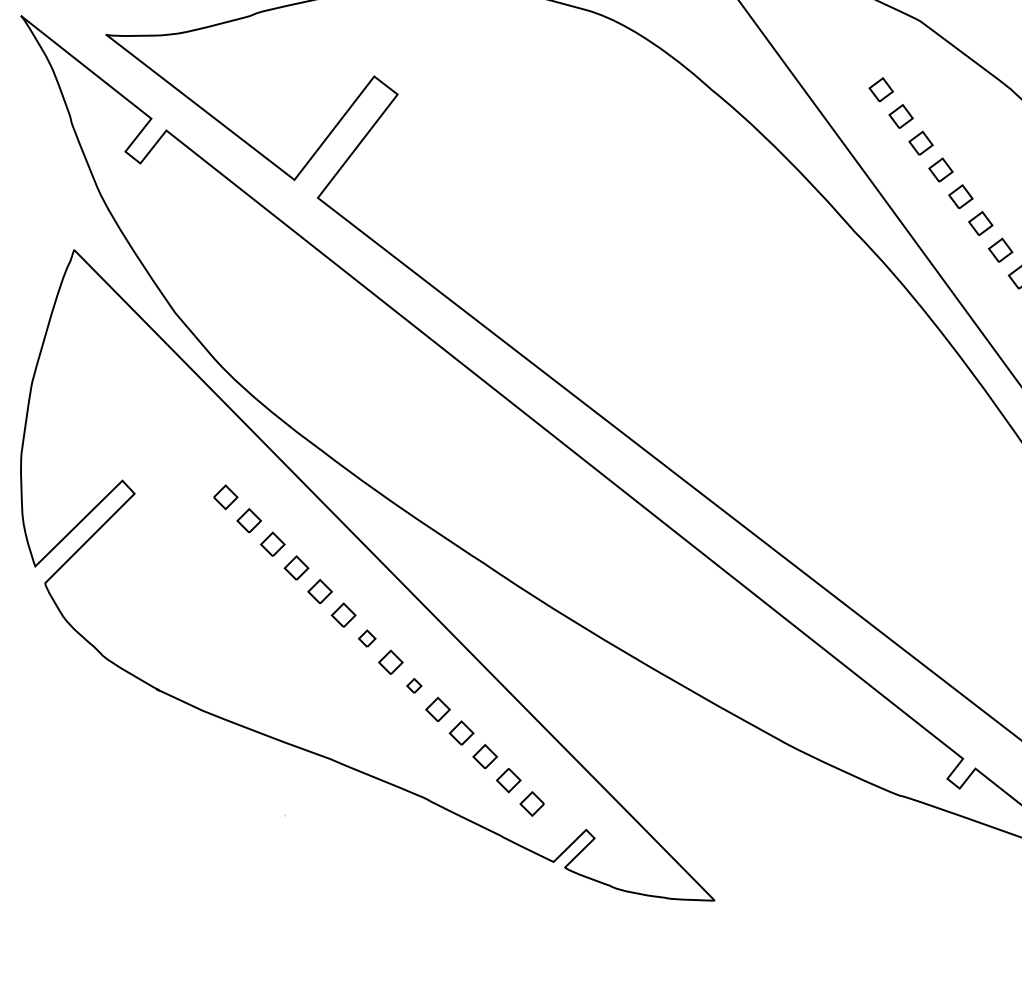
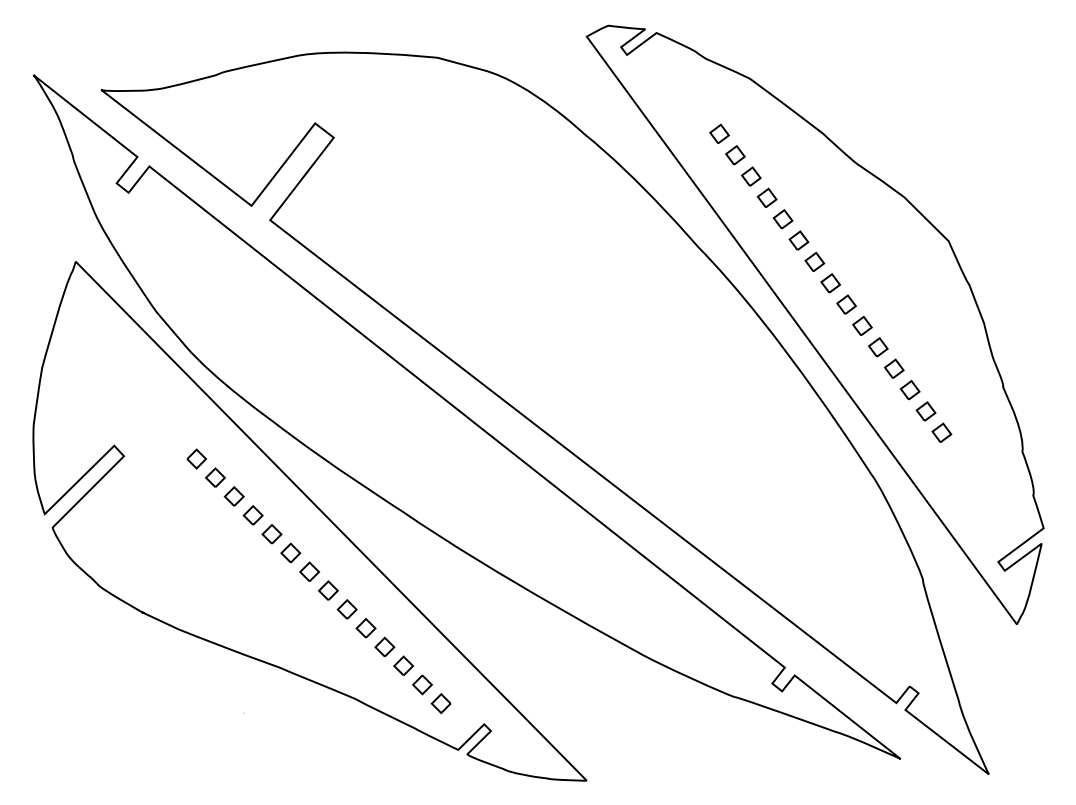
part: (367, 638) -> (309, 571), size x1.43
part: (413, 685) -> (346, 609), size x1.67

